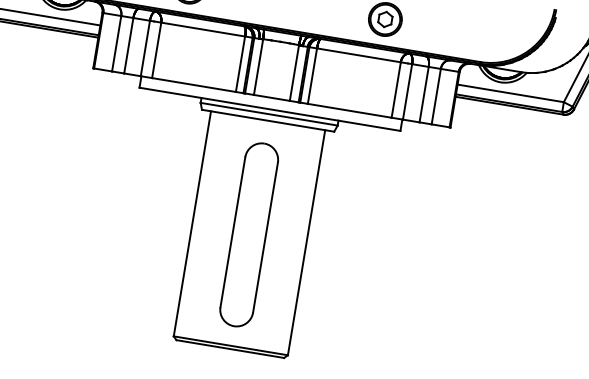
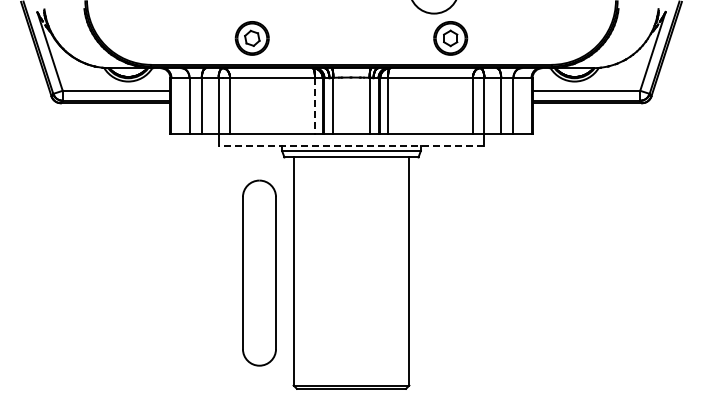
line: (240, 64) -> (315, 106), solid -> dashed
line: (270, 108) -> (351, 145), solid -> dashed
part: (249, 234) -> (259, 272), moved

